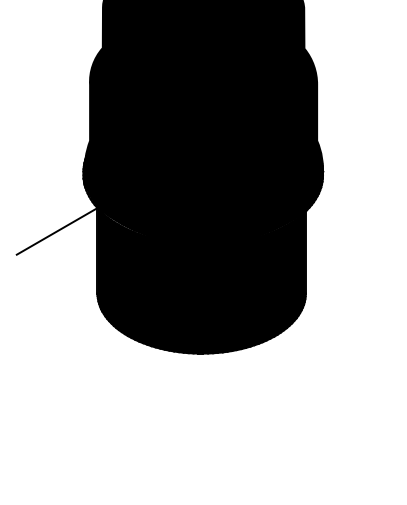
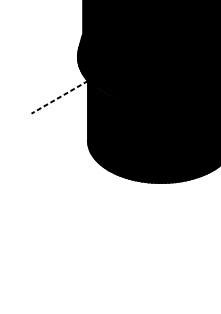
line: (57, 231) -> (60, 97), solid -> dashed

